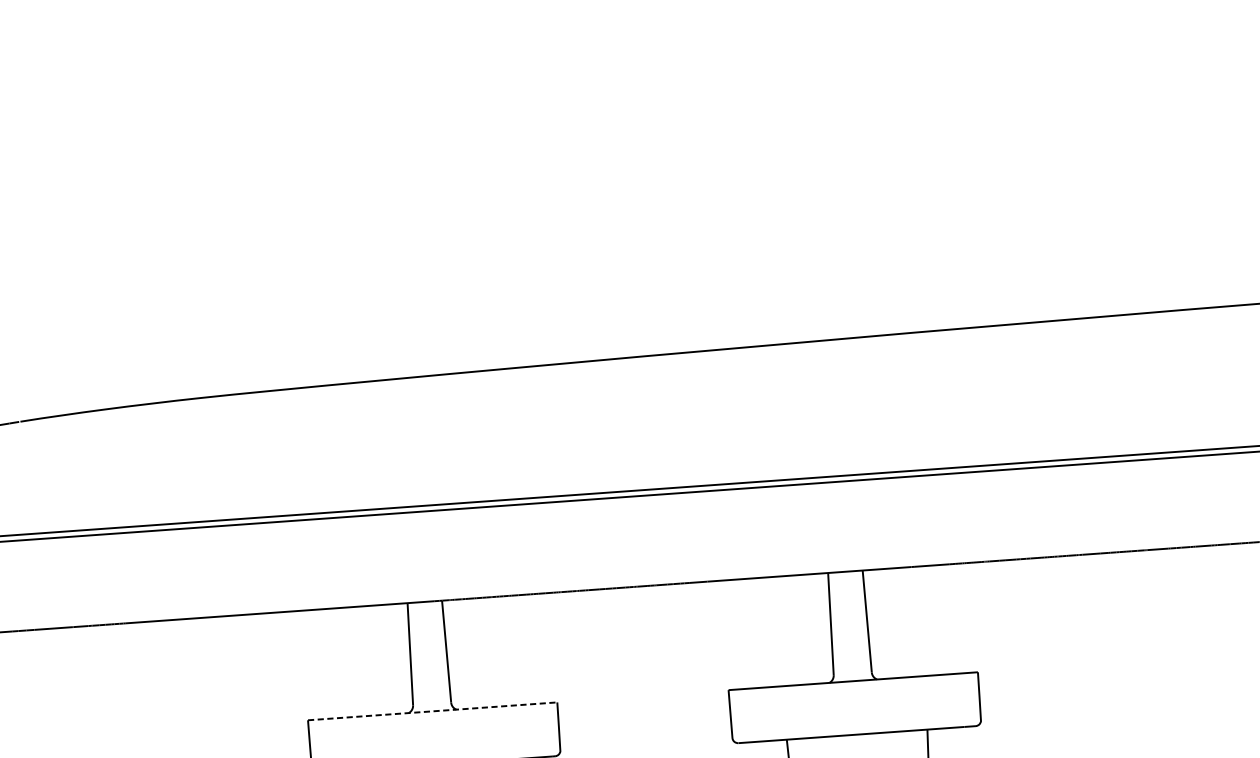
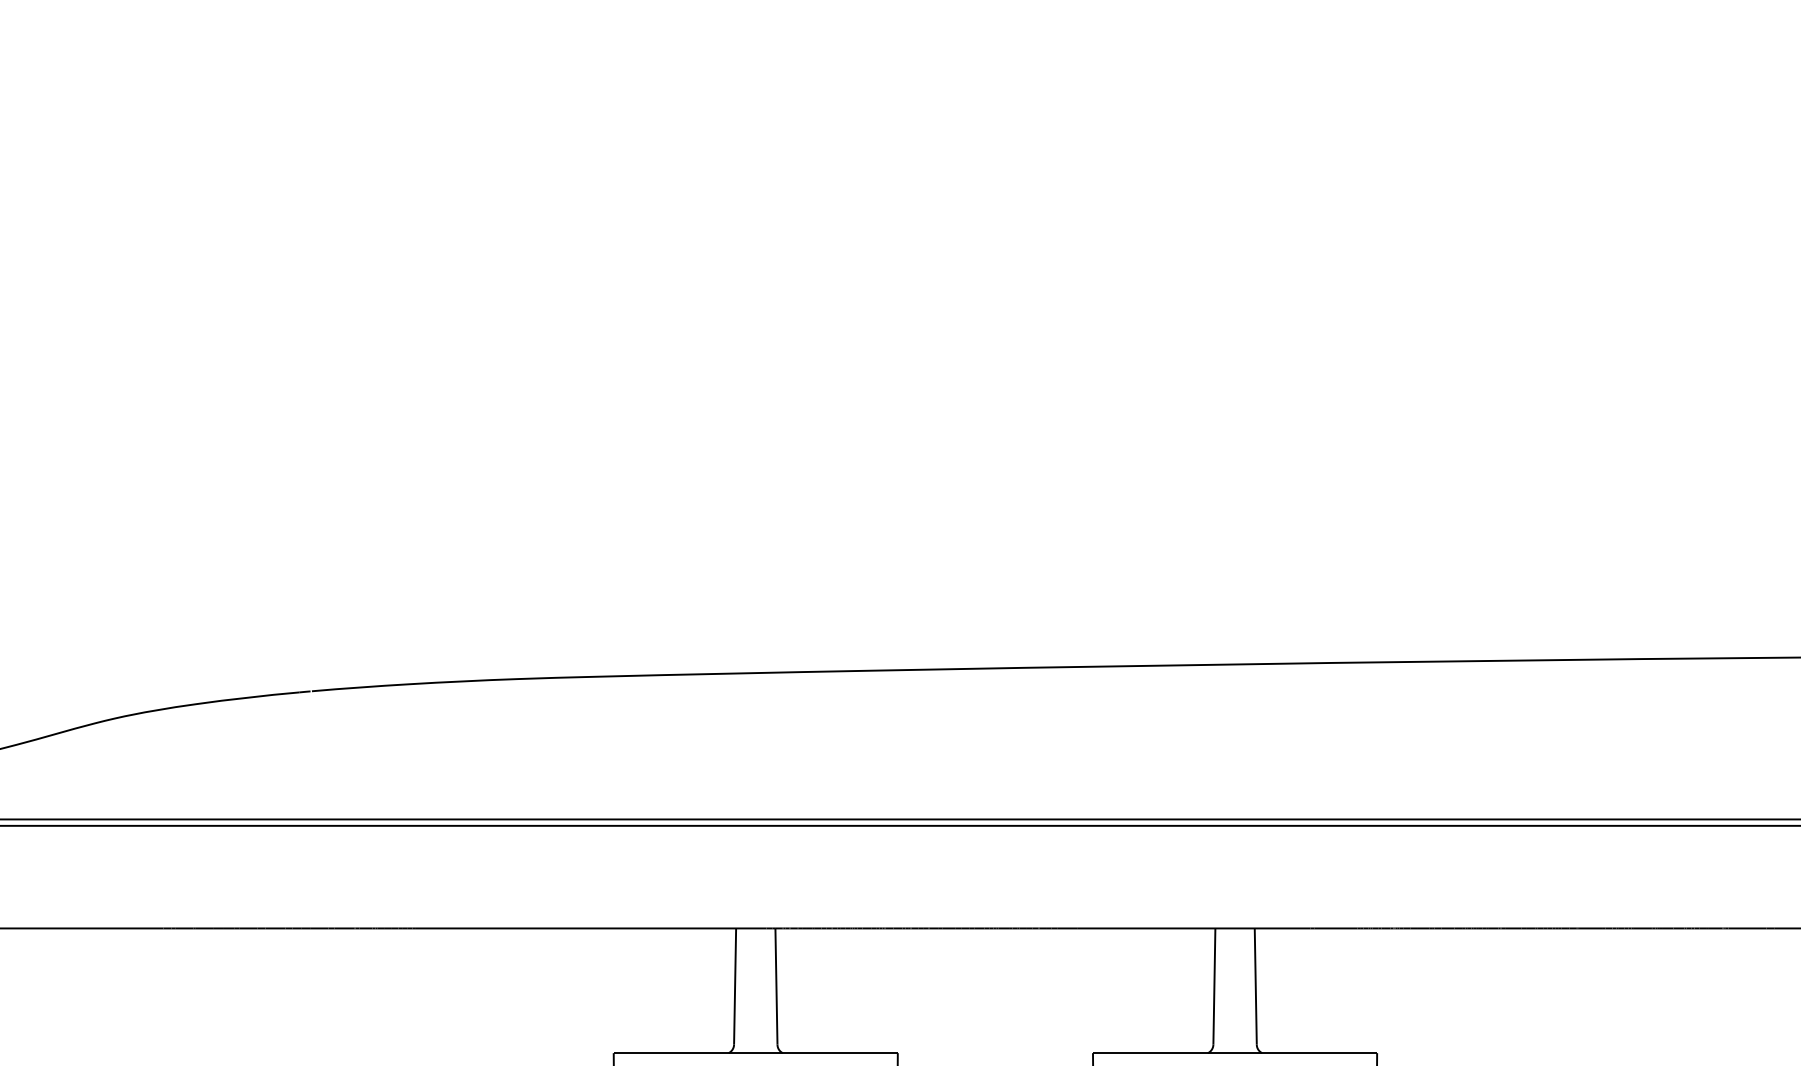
line: (433, 711) -> (756, 1053), dashed -> solid

